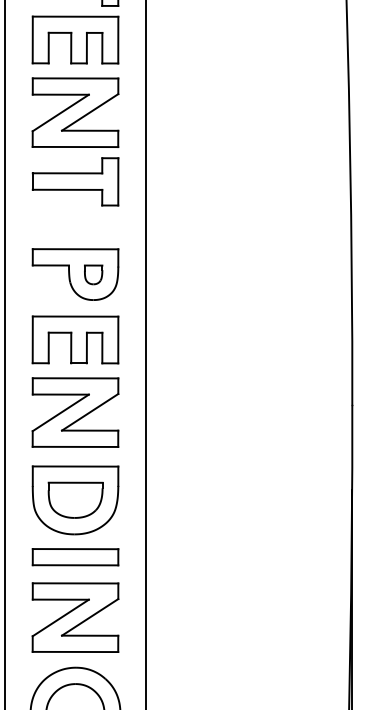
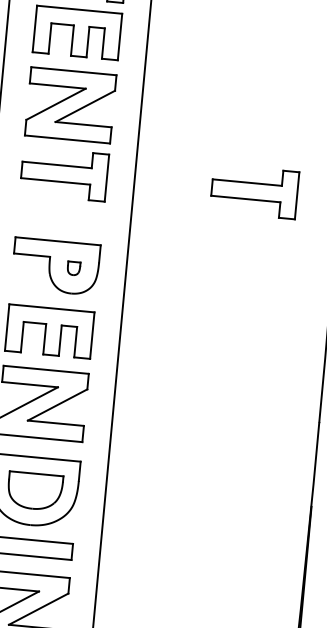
part: (266, 181) -> (254, 191), added
part: (93, 274) -> (73, 268), size x0.7

